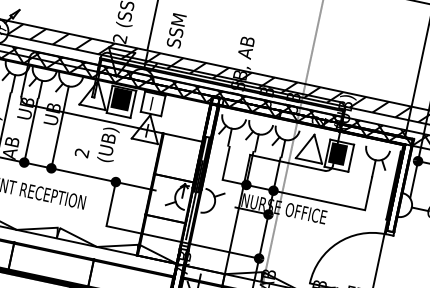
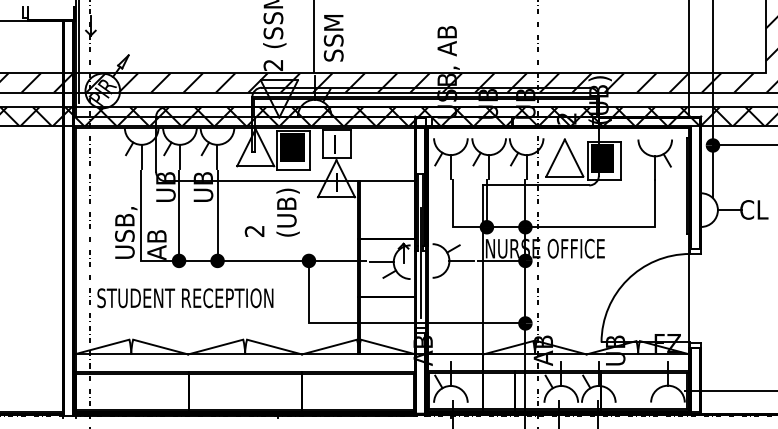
text: (176, 30) -> (333, 38), moved
line: (166, 194) -> (381, 262), added
line: (223, 205) -> (461, 261), added

